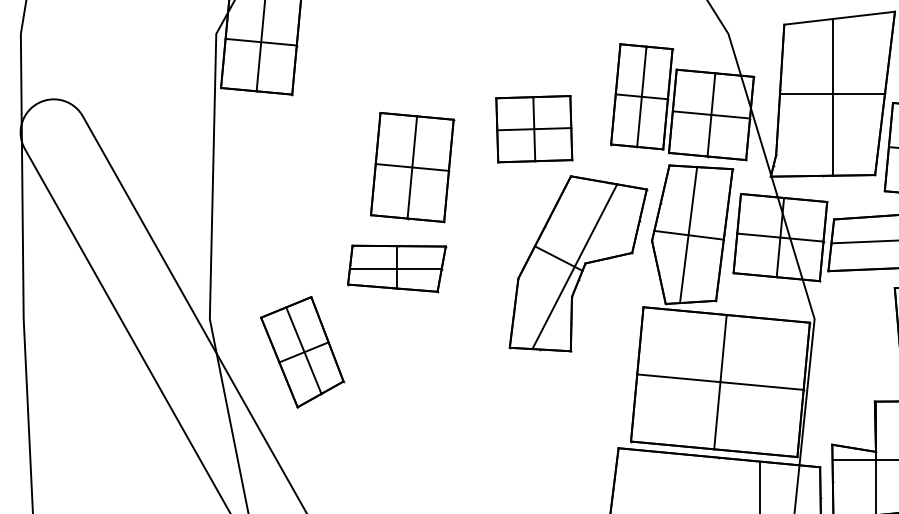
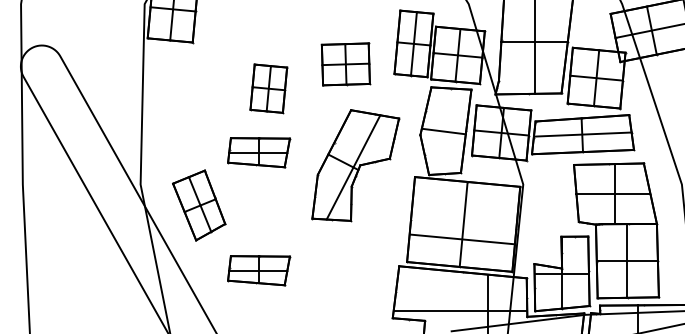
part: (411, 167) -> (268, 88), size x0.7
line: (688, 235) -> (443, 131), removed
part: (577, 263) -> (355, 165), moved
line: (720, 382) -> (462, 239), moved
part: (397, 454) -> (259, 270), added

